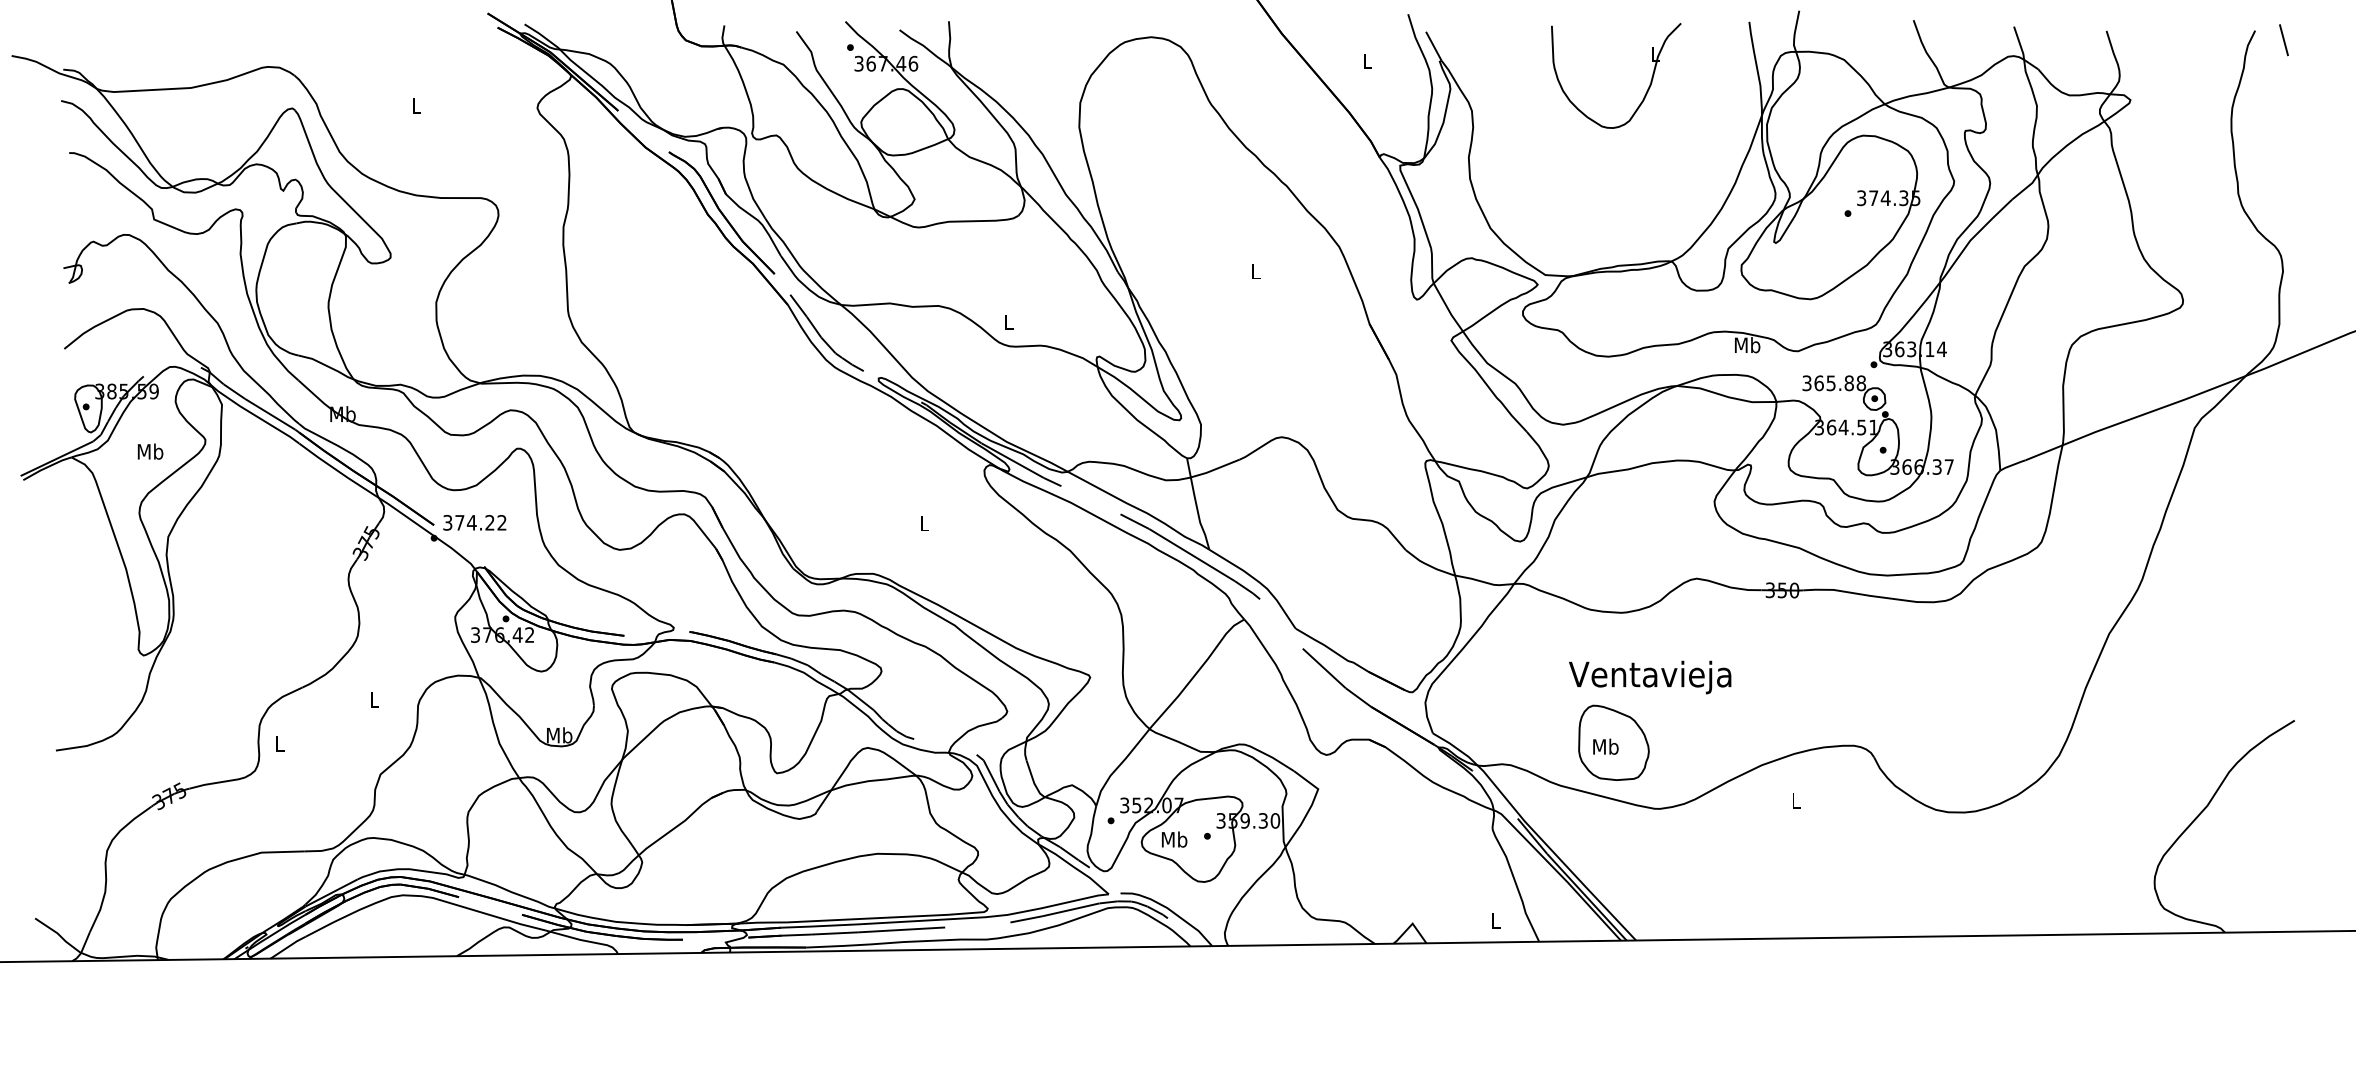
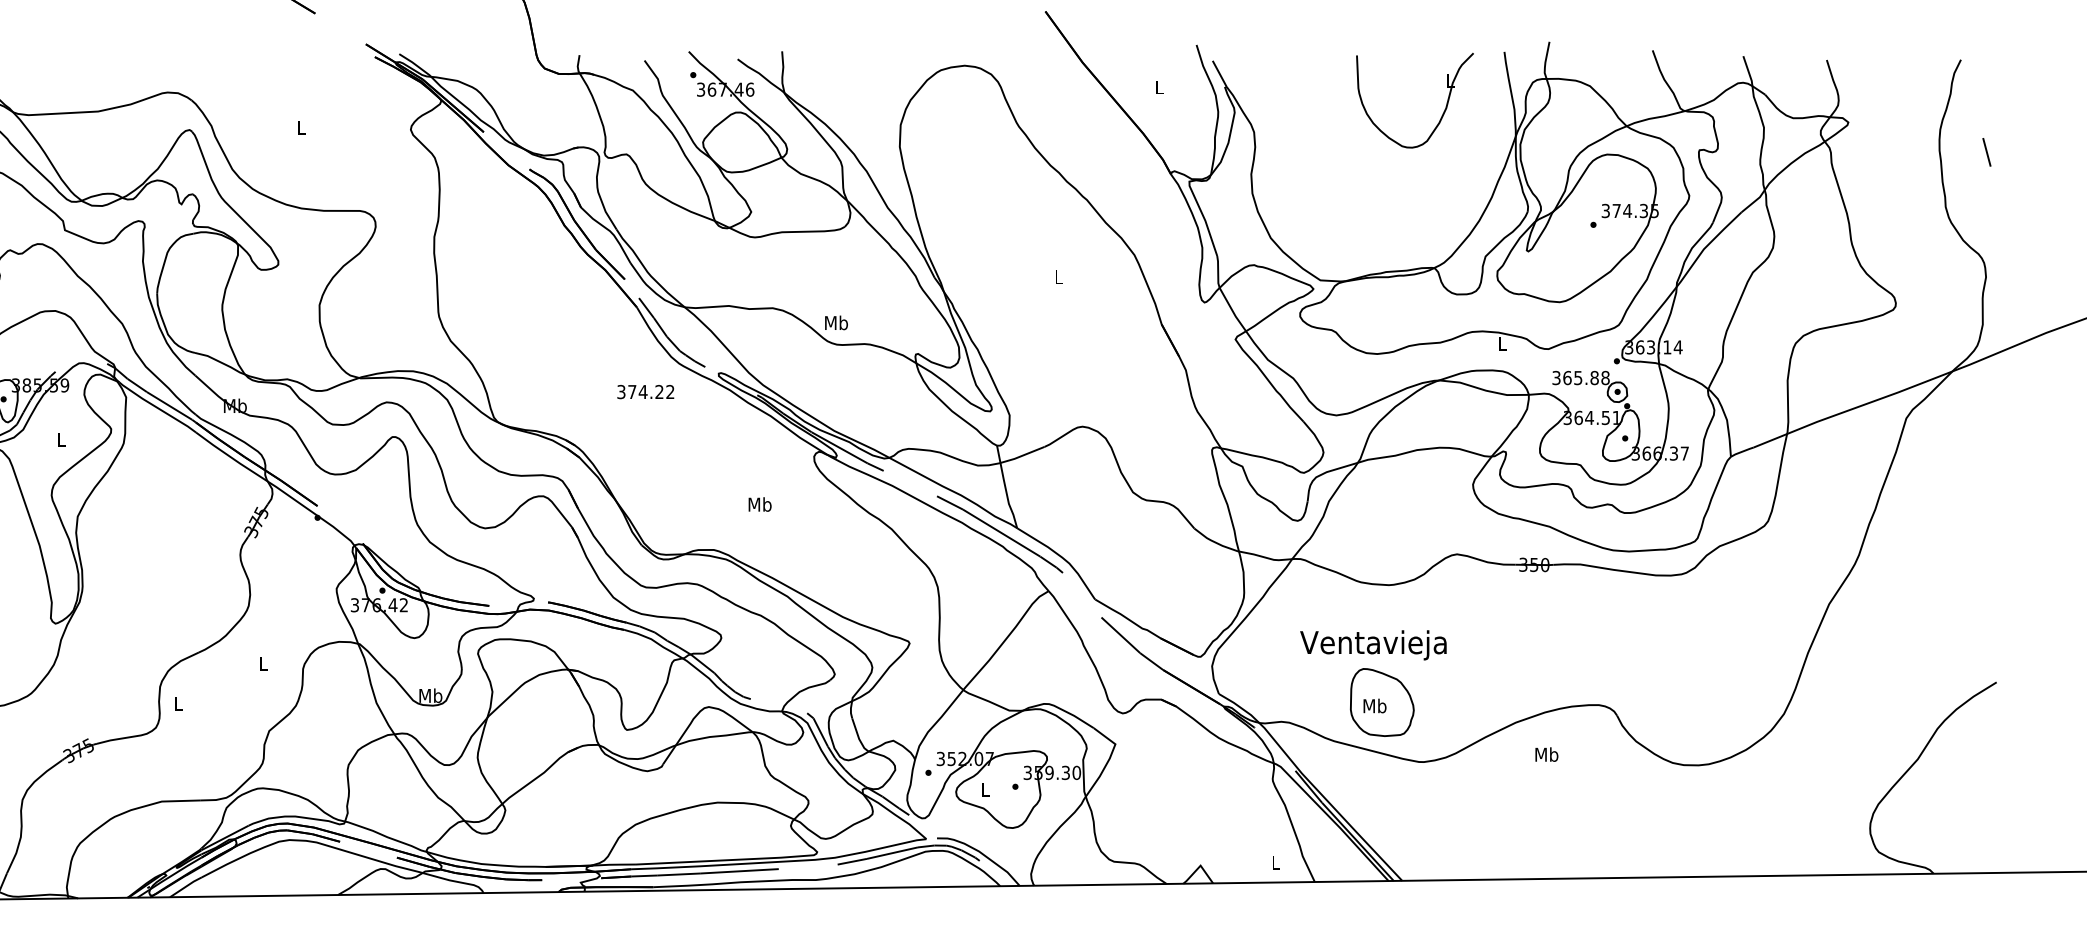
line: (2283, 40) -> (1986, 152), moved
part: (1647, 88) -> (1443, 112), moved
text: (1008, 322) -> (835, 323), L -> Mb
text: (1747, 345) -> (1502, 343), Mb -> L
text: (150, 451) -> (61, 439), Mb -> L
text: (474, 522) -> (645, 391), moved
text: (924, 523) -> (760, 504), L -> Mb
text: (1650, 677) -> (1373, 645), moved
text: (1796, 800) -> (1547, 754), L -> Mb
text: (1174, 839) -> (985, 789), Mb -> L

